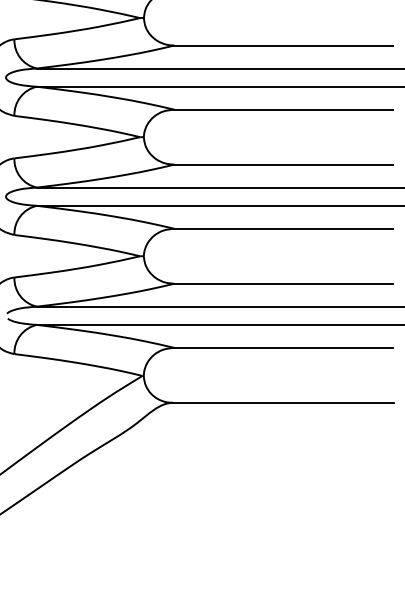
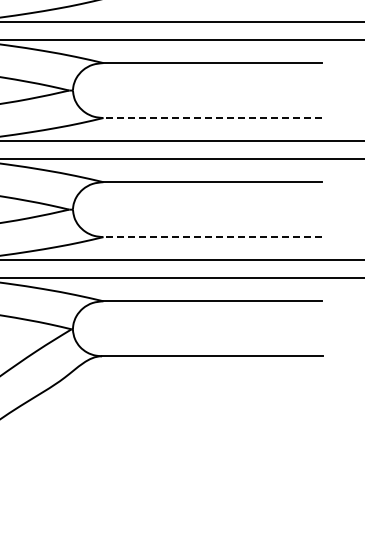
line: (283, 164) -> (212, 117), solid -> dashed
line: (283, 283) -> (212, 236), solid -> dashed

